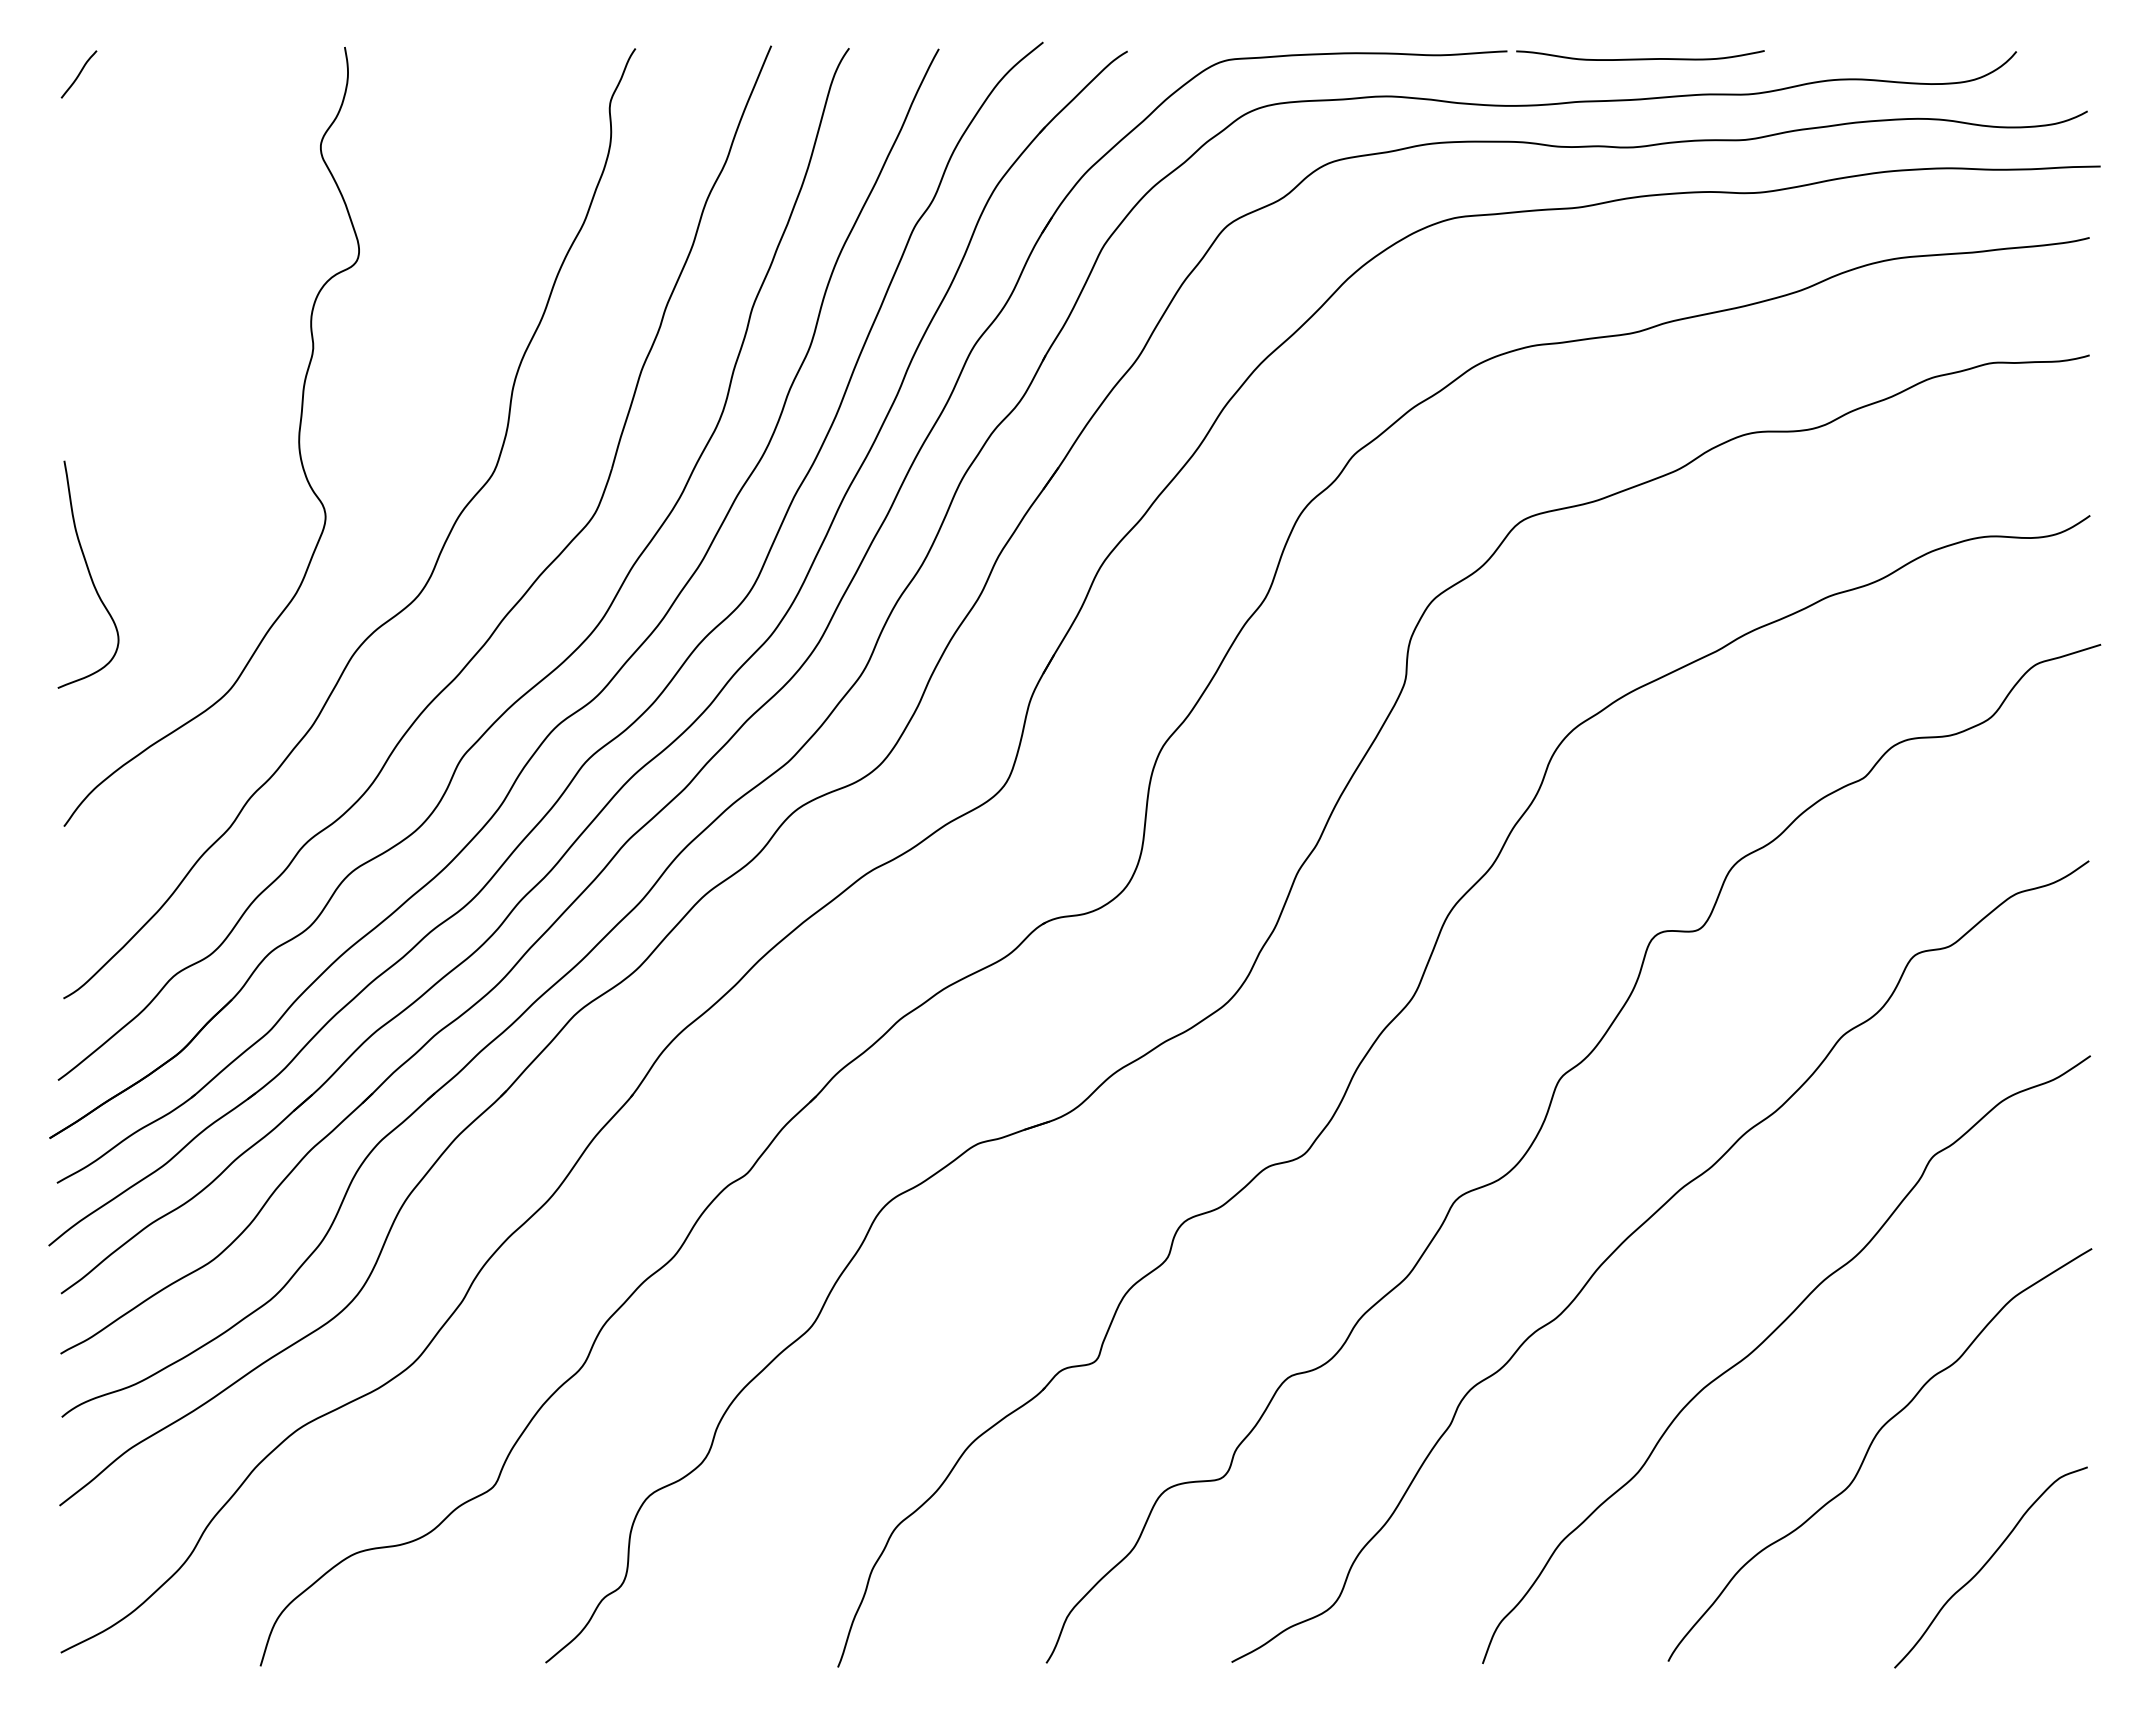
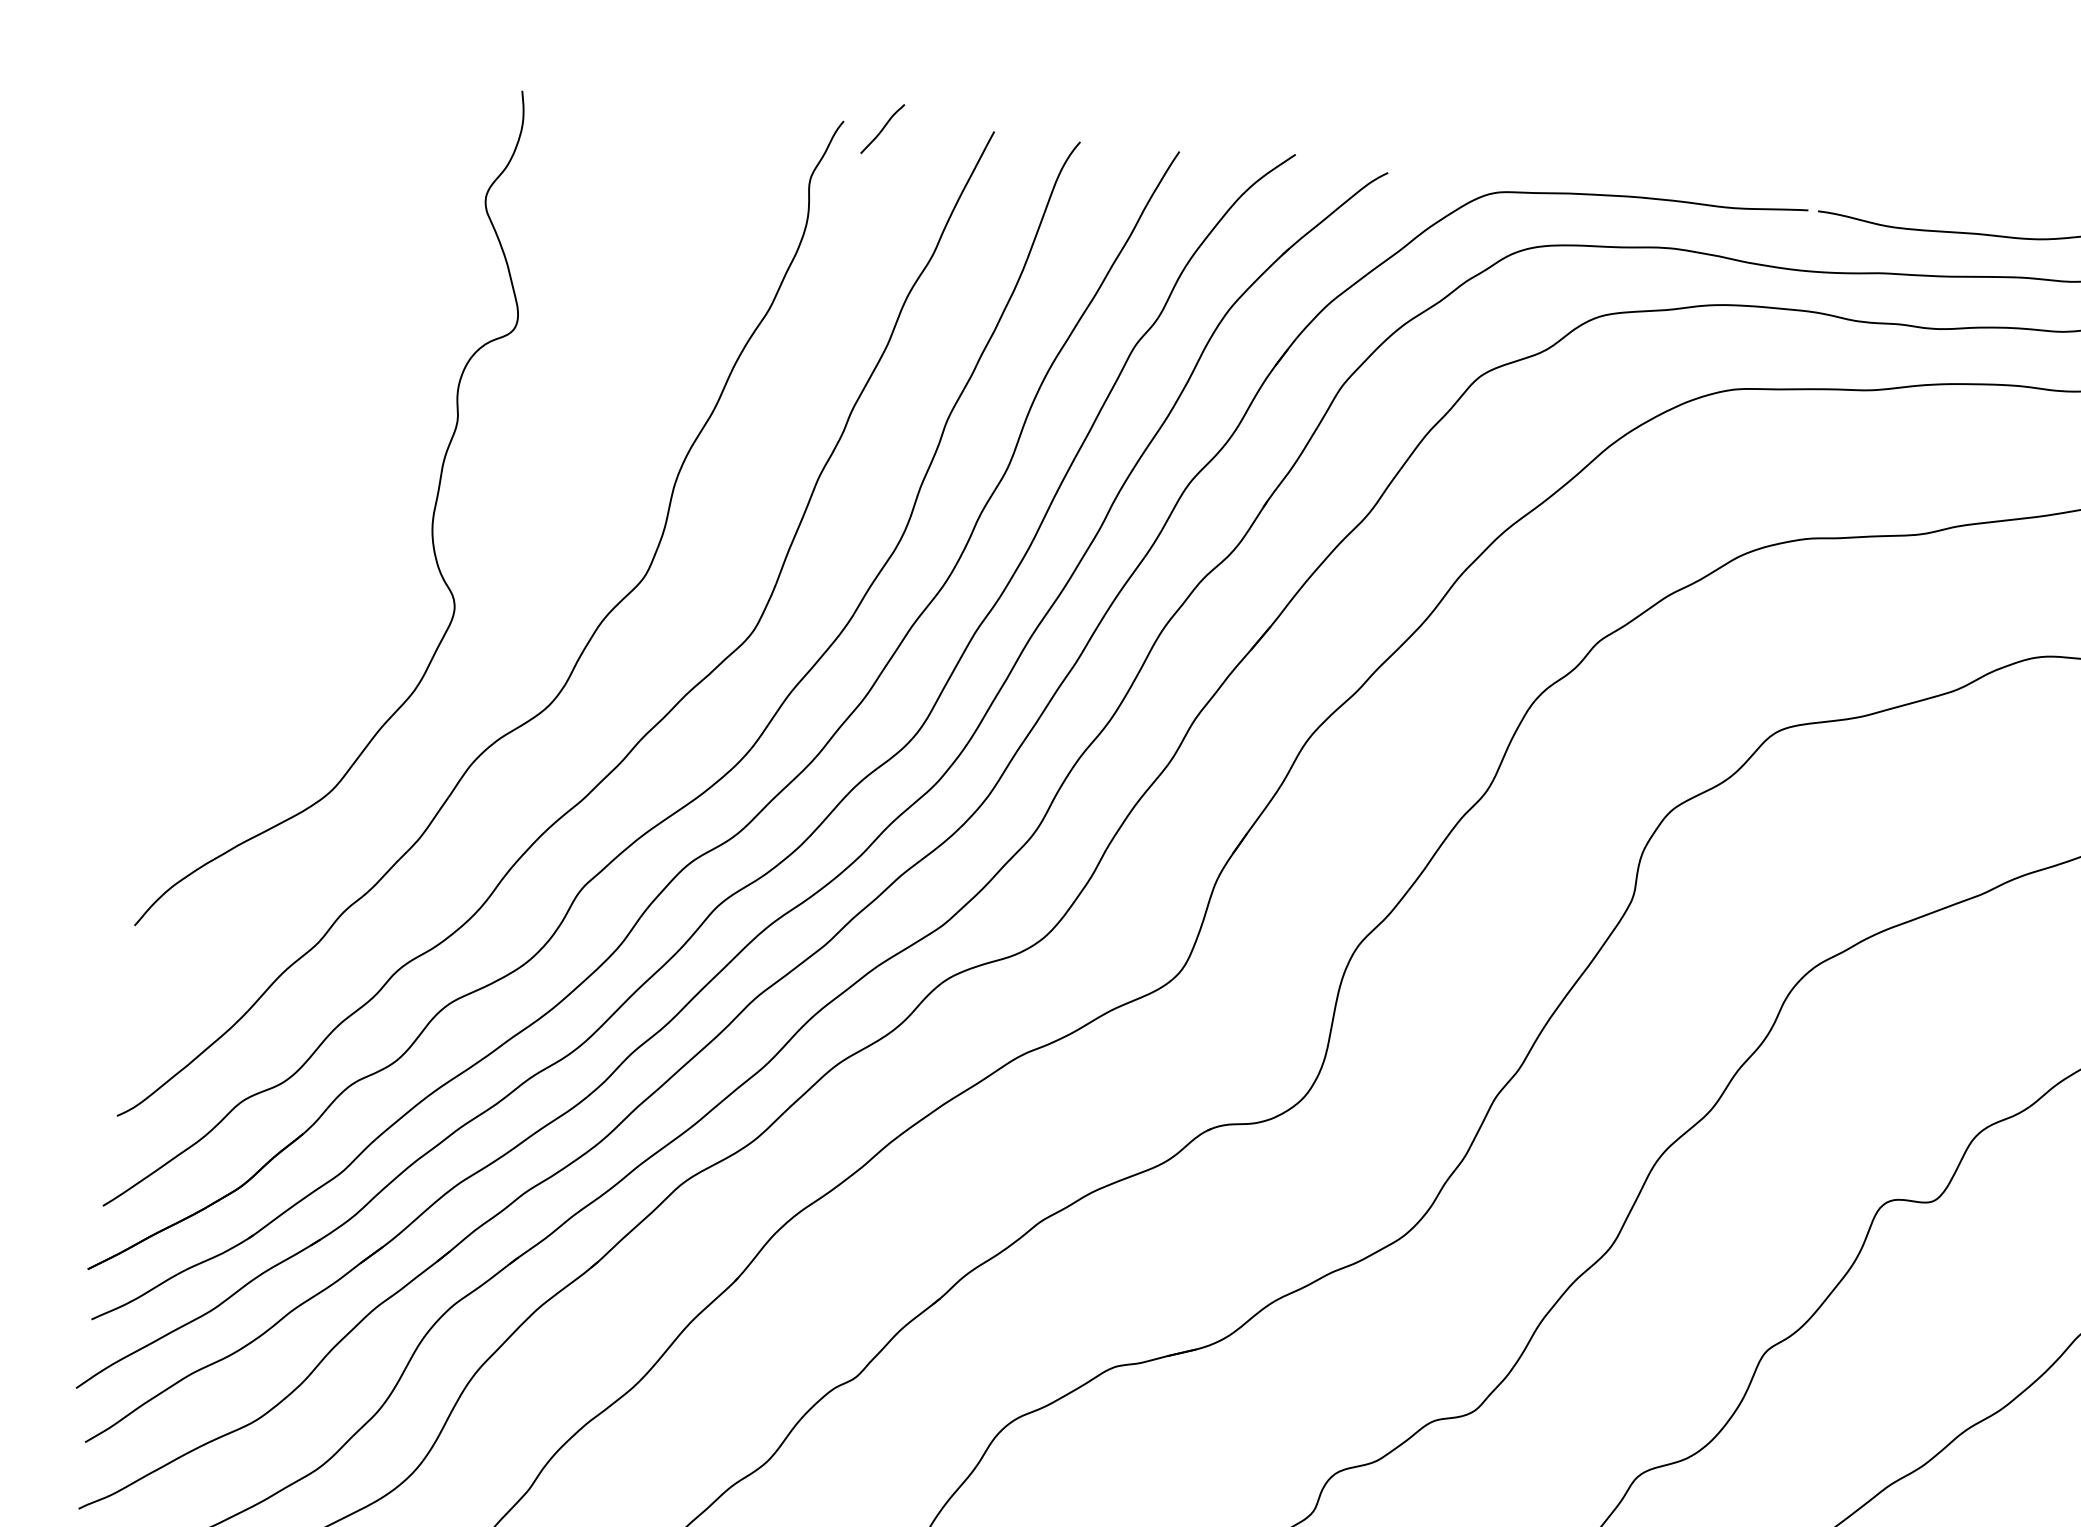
curve: (78, 74) -> (882, 129), moved
curve: (88, 573) -> (186, 648), removed

